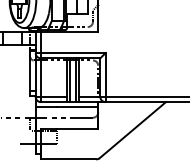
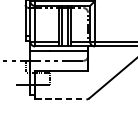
line: (68, 159) -> (60, 99), solid -> dashed

